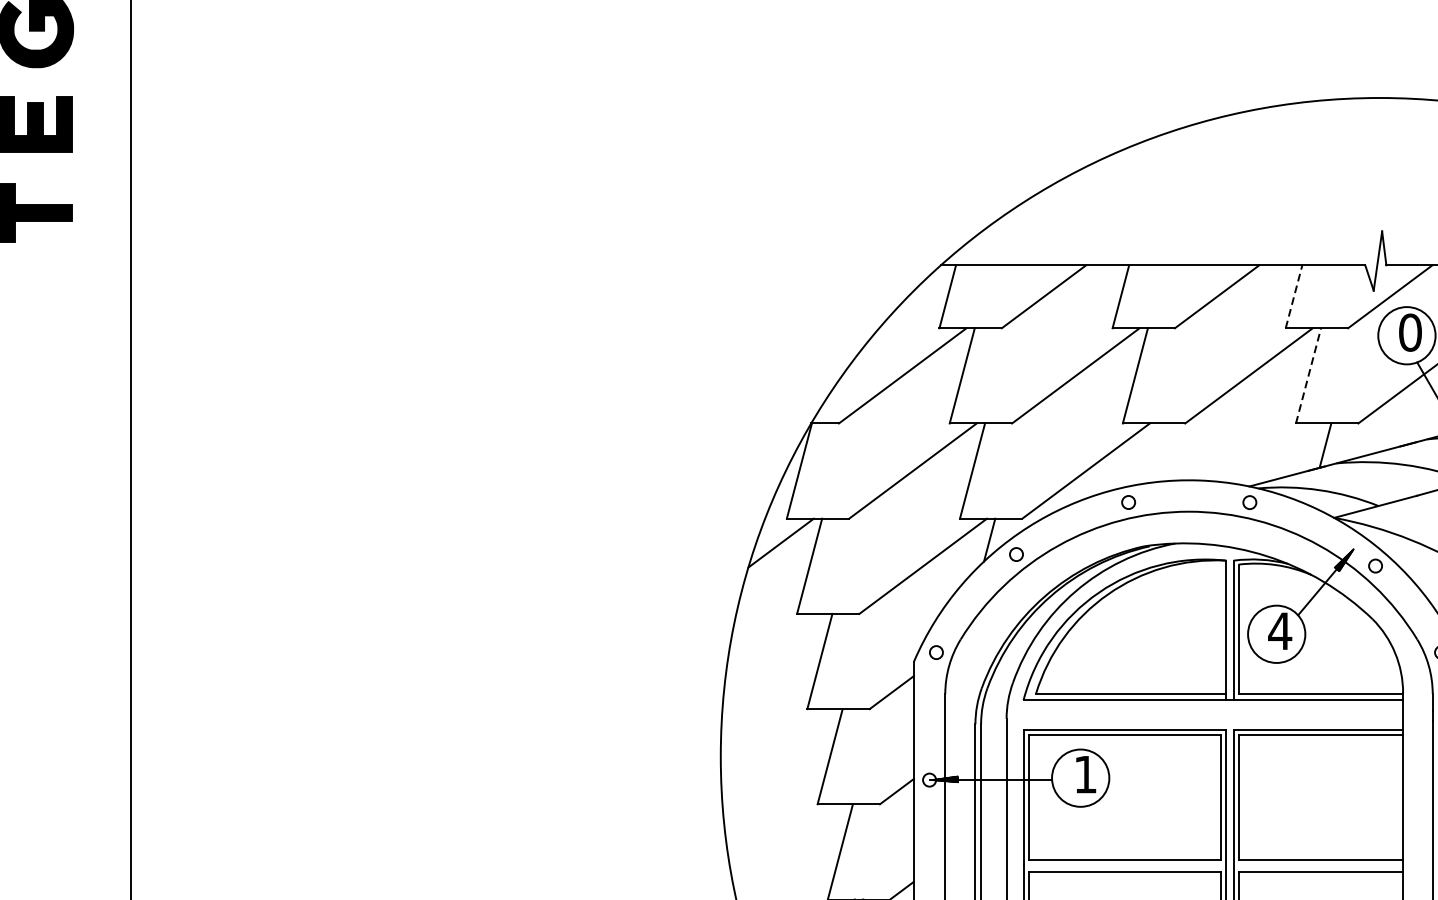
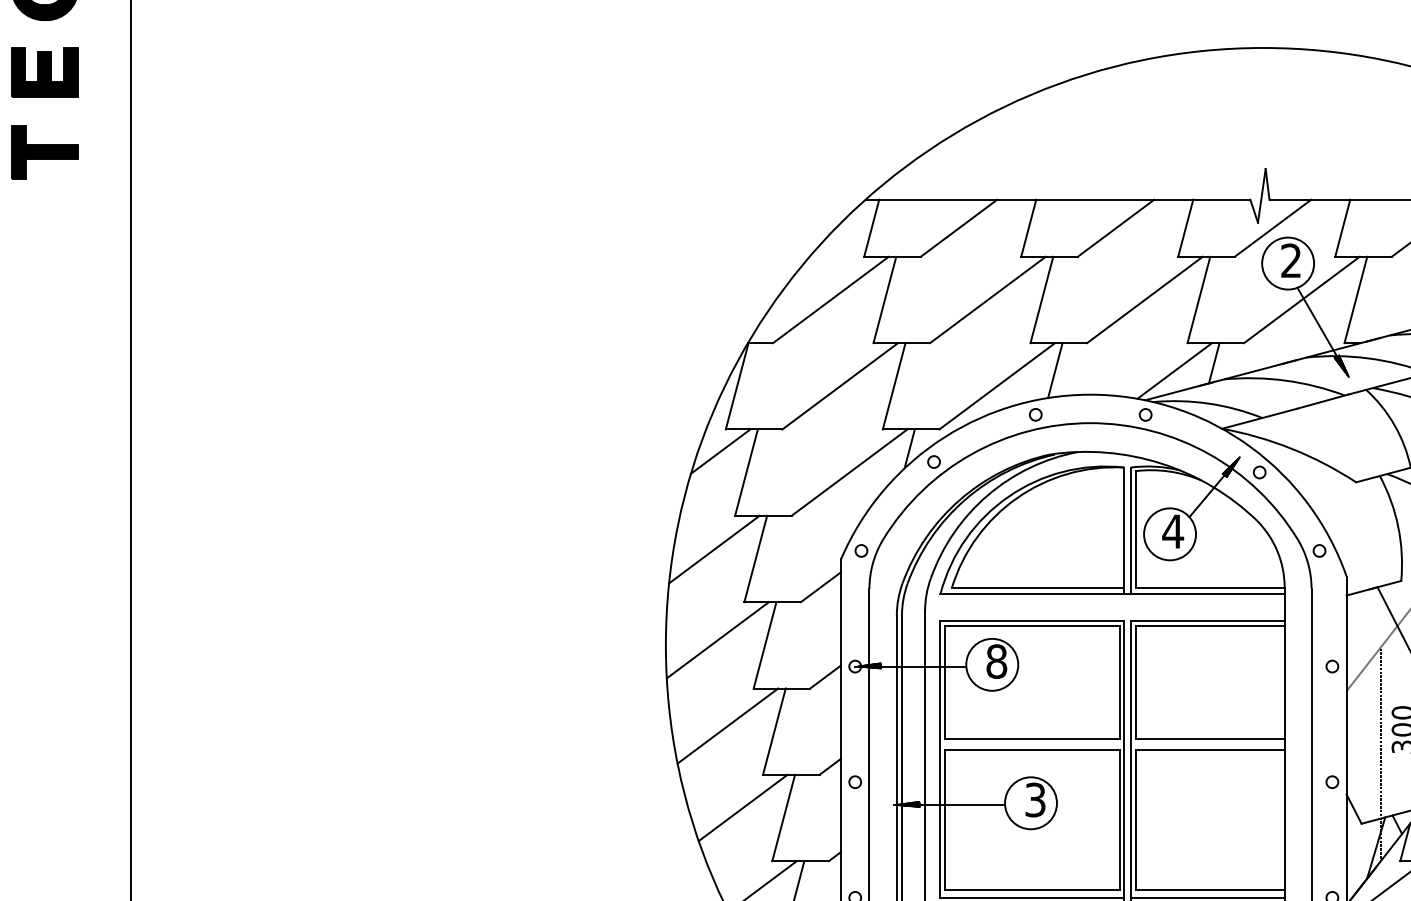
line: (1293, 297) -> (1185, 228), dashed -> solid
text: (1410, 332) -> (1291, 260), 0 -> 2
line: (1308, 375) -> (1198, 299), dashed -> solid
line: (1150, 453) -> (1055, 370), added
line: (1281, 453) -> (1174, 370), added
line: (774, 651) -> (714, 549), added
line: (777, 751) -> (717, 640), added
text: (1085, 774) -> (996, 661), 1 -> 8
line: (788, 845) -> (727, 725), added

